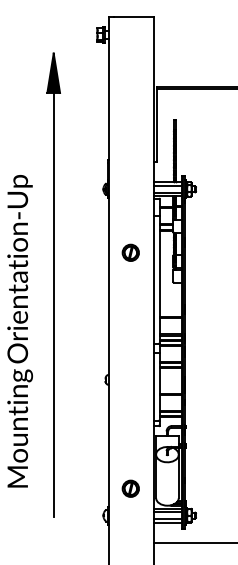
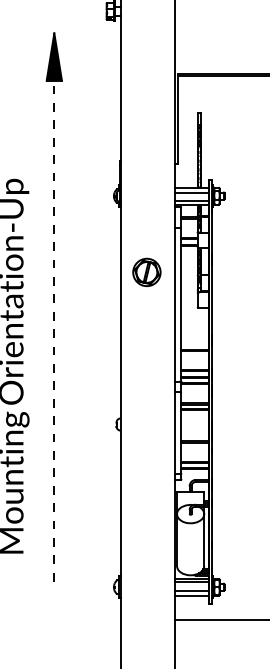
part: (130, 252) -> (146, 271), size x1.4
line: (53, 285) -> (54, 311), solid -> dashed
part: (130, 488) -> (146, 554), removed

